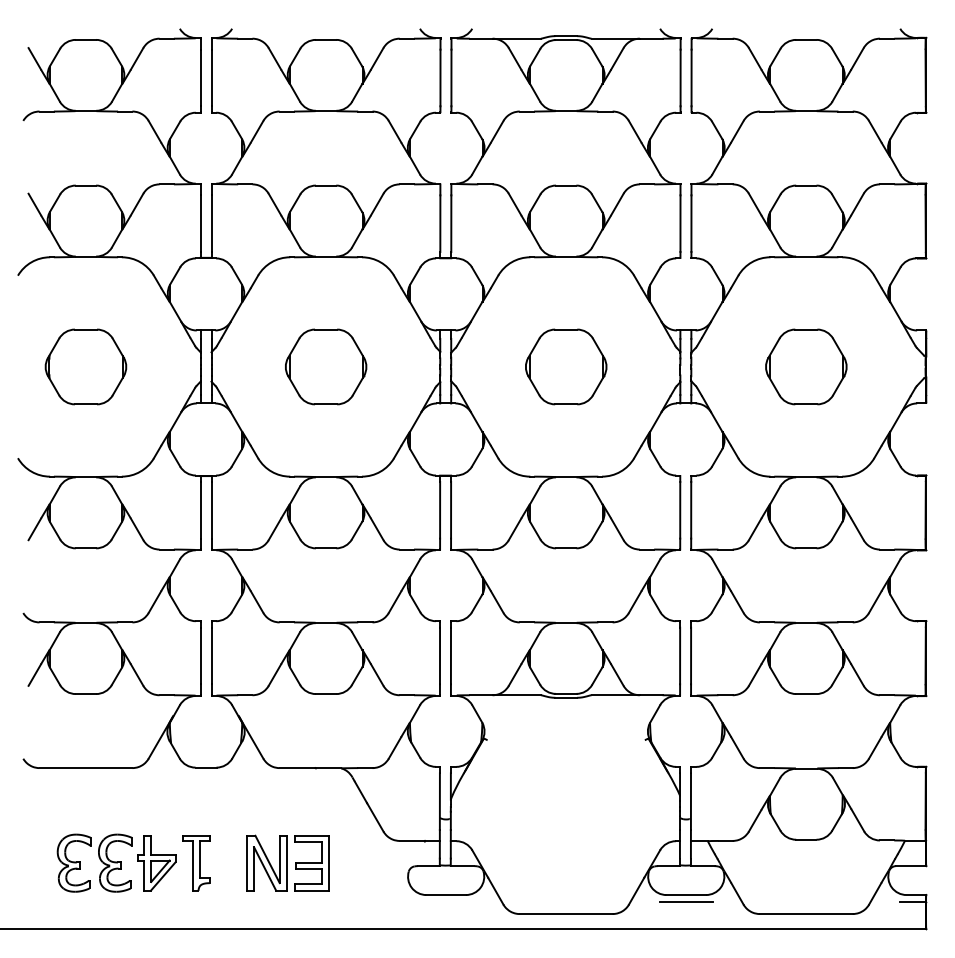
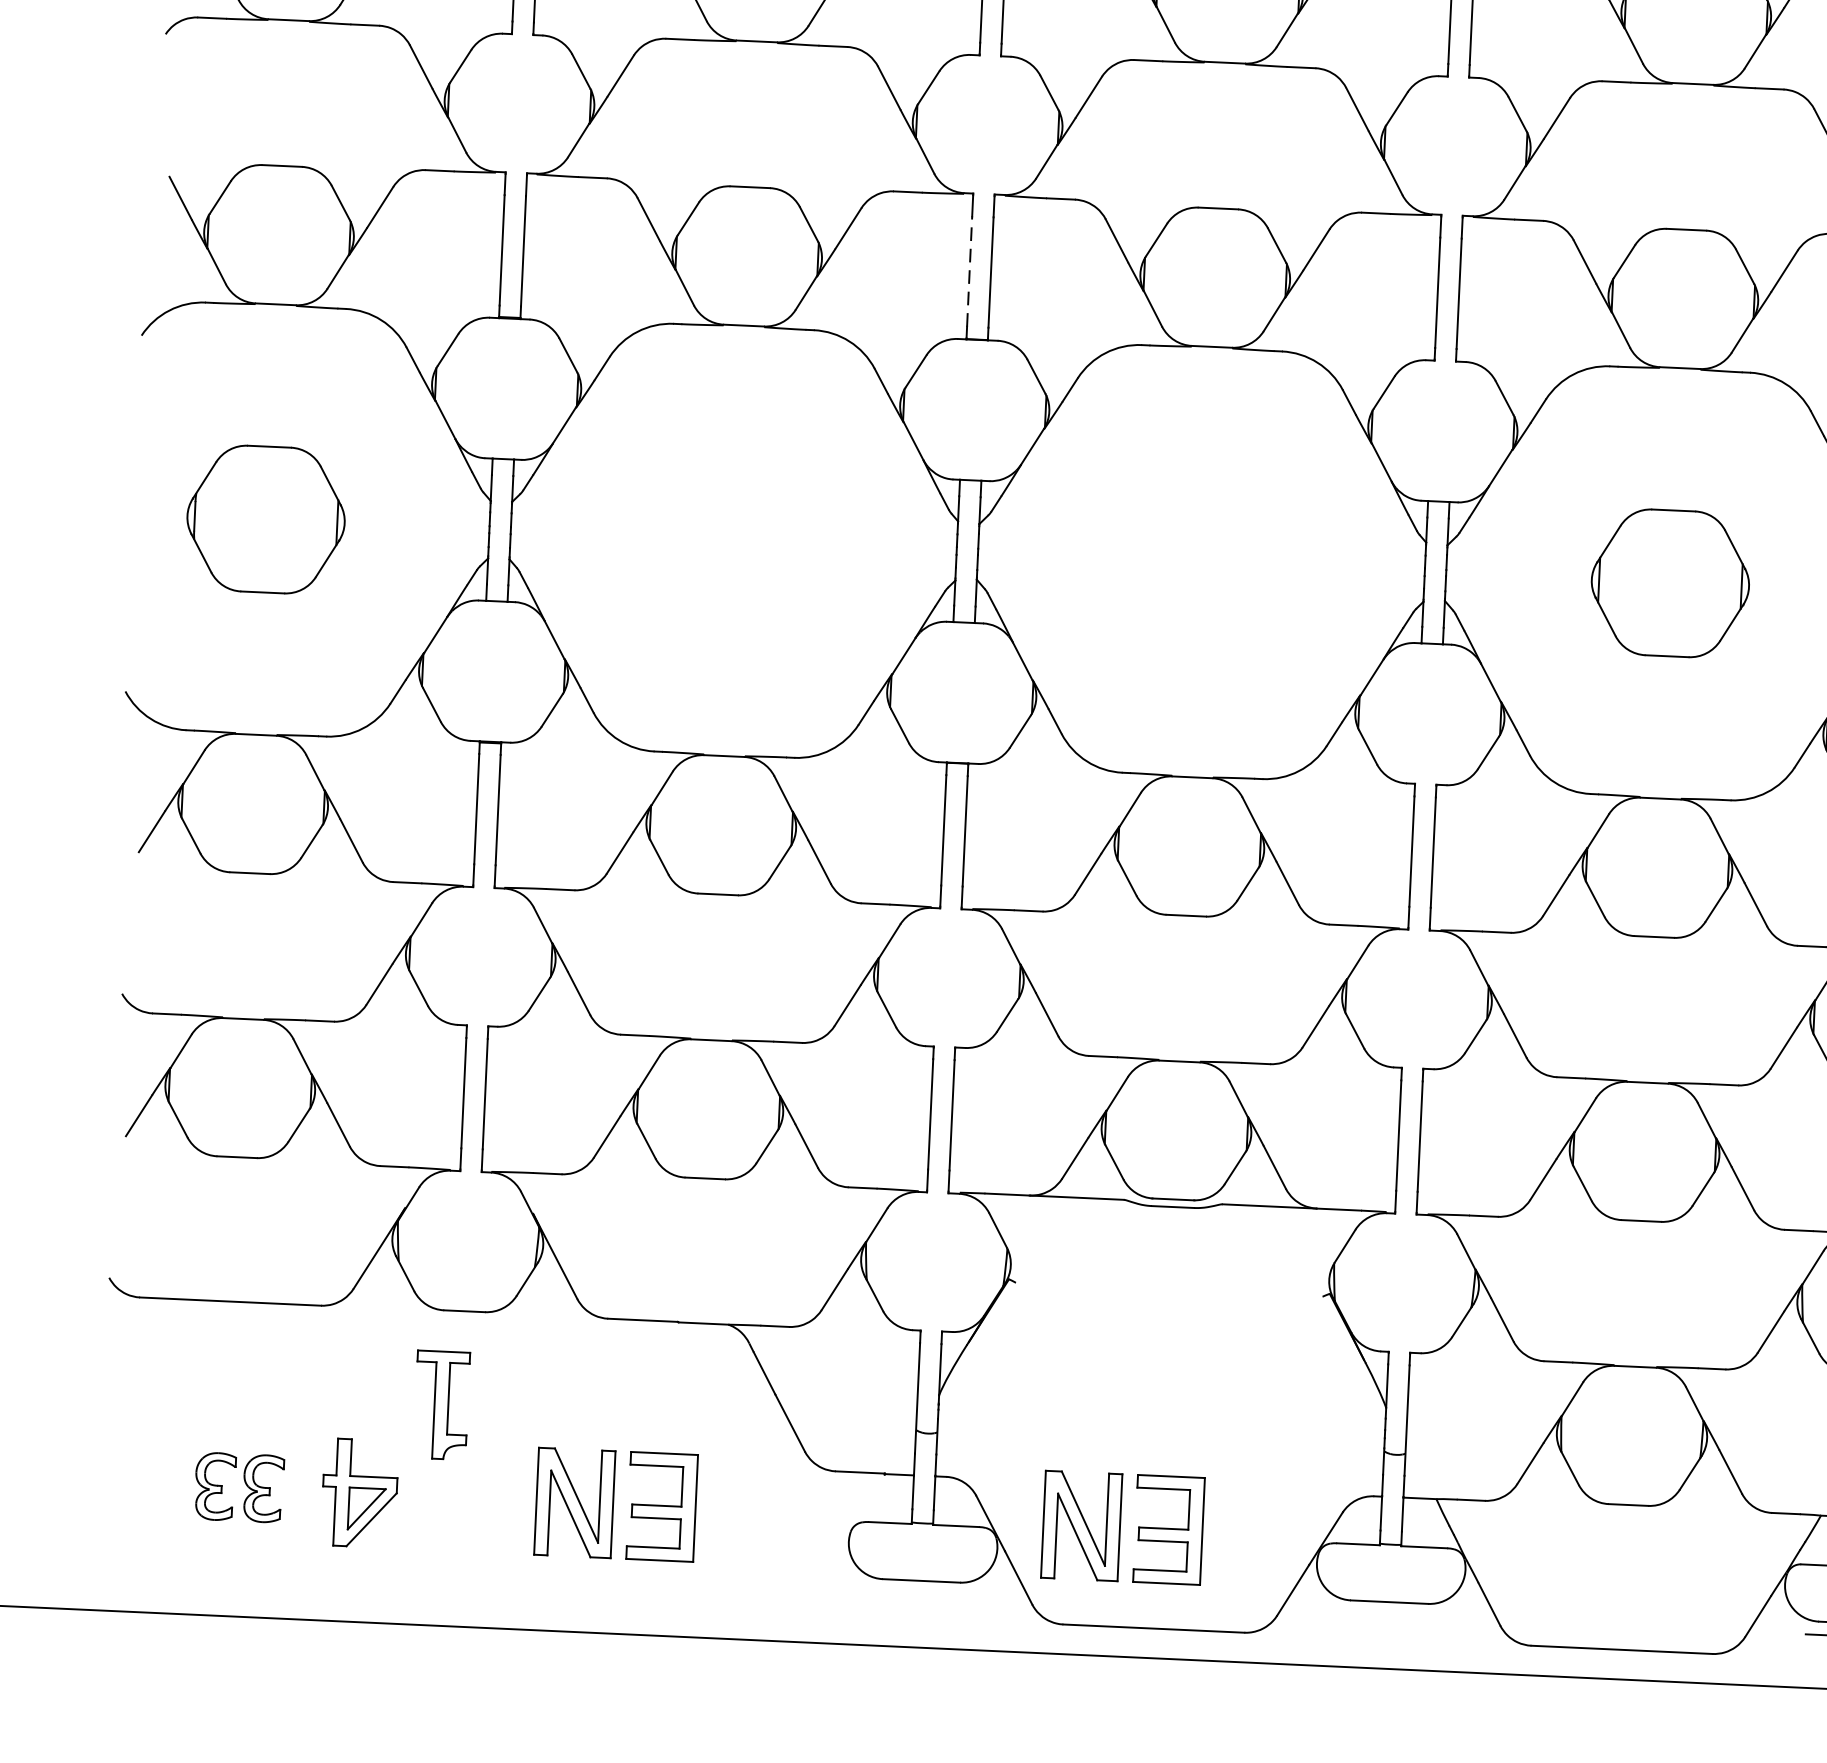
line: (440, 223) -> (969, 271), solid -> dashed
part: (326, 366) -> (735, 539), removed
part: (566, 366) -> (1202, 561), removed
part: (94, 862) -> (238, 1486), size x0.6
part: (547, 862) -> (1121, 1526), added
part: (196, 863) -> (441, 1405), moved
line: (685, 901) -> (1387, 1614), removed

